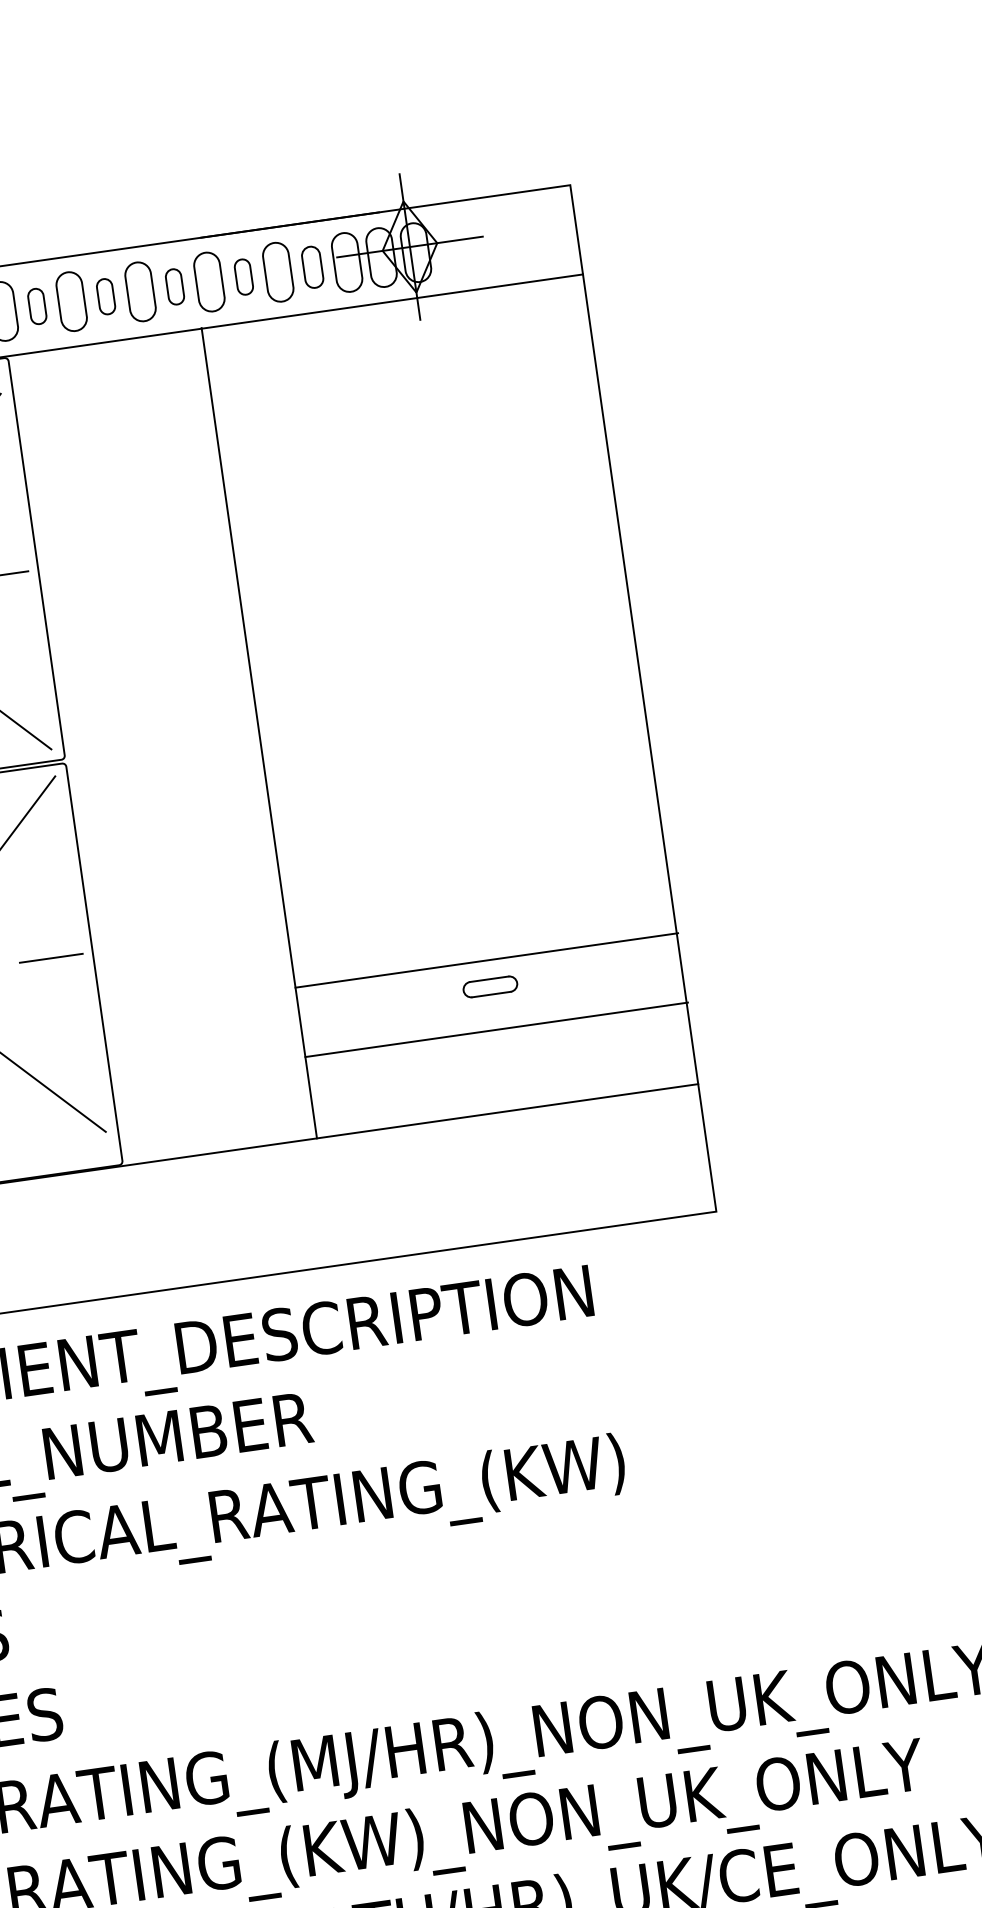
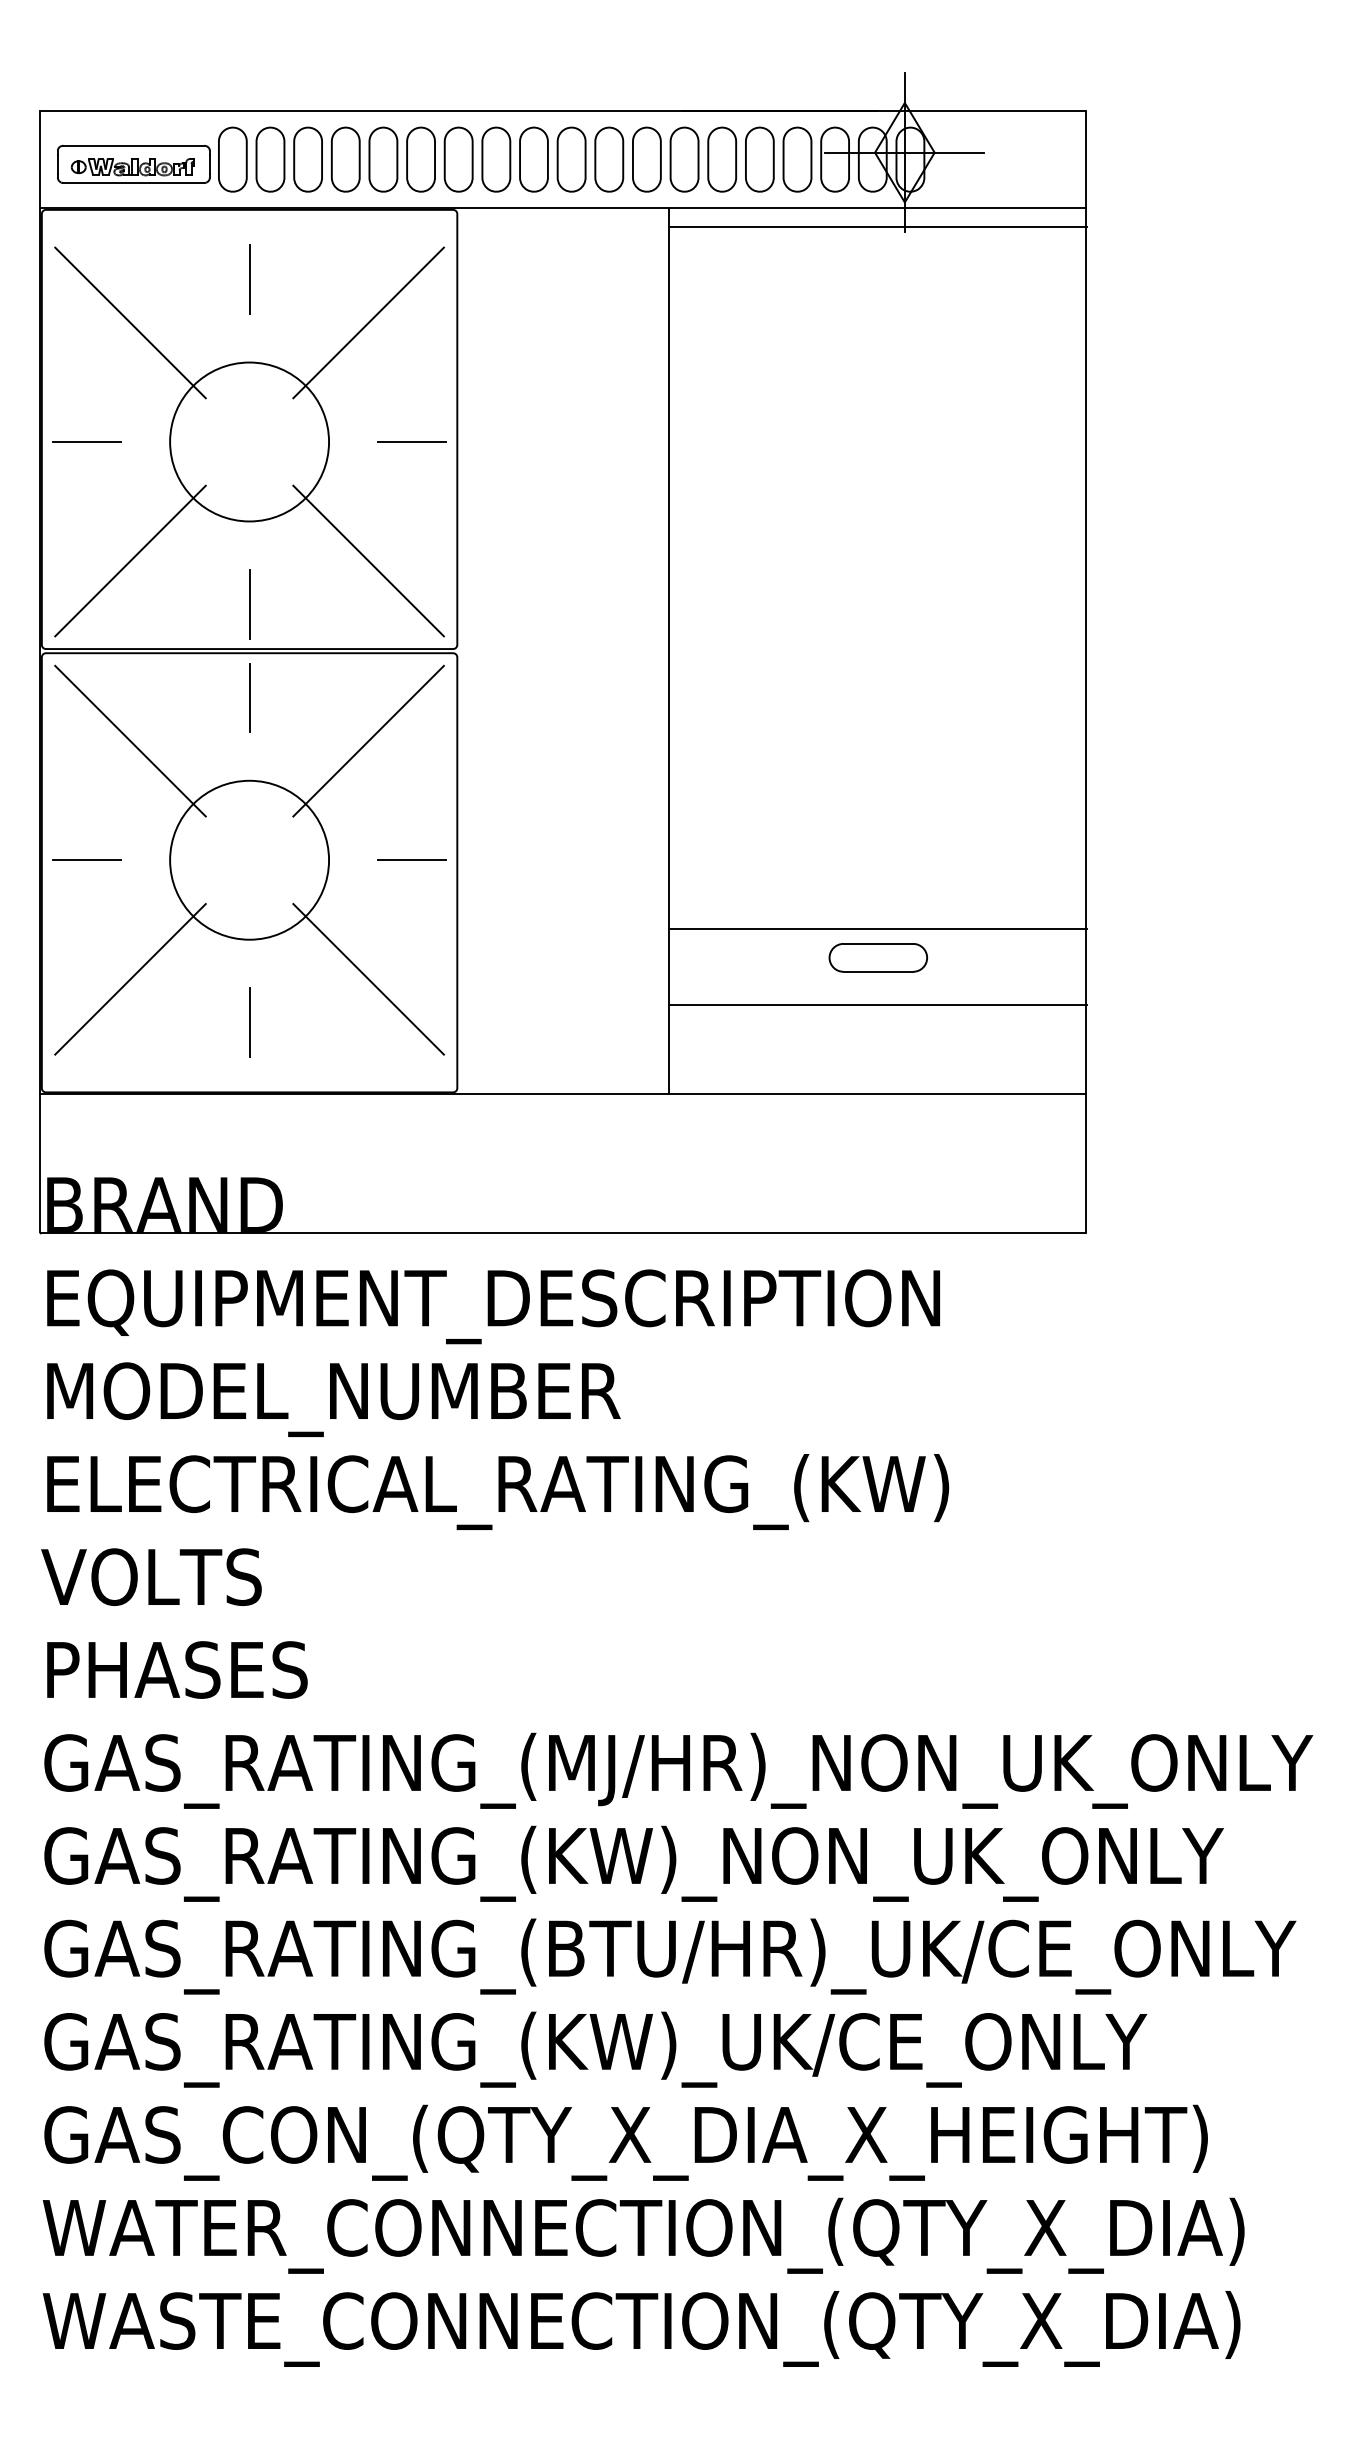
part: (312, 267) -> (797, 159), size x1.43
part: (244, 276) -> (722, 159), size x1.67
part: (174, 286) -> (646, 159), size x1.67
part: (105, 296) -> (571, 159), size x1.67
part: (37, 306) -> (496, 159), size x1.67
line: (395, 318) -> (878, 227), added
part: (489, 986) -> (877, 957), size x1.67

